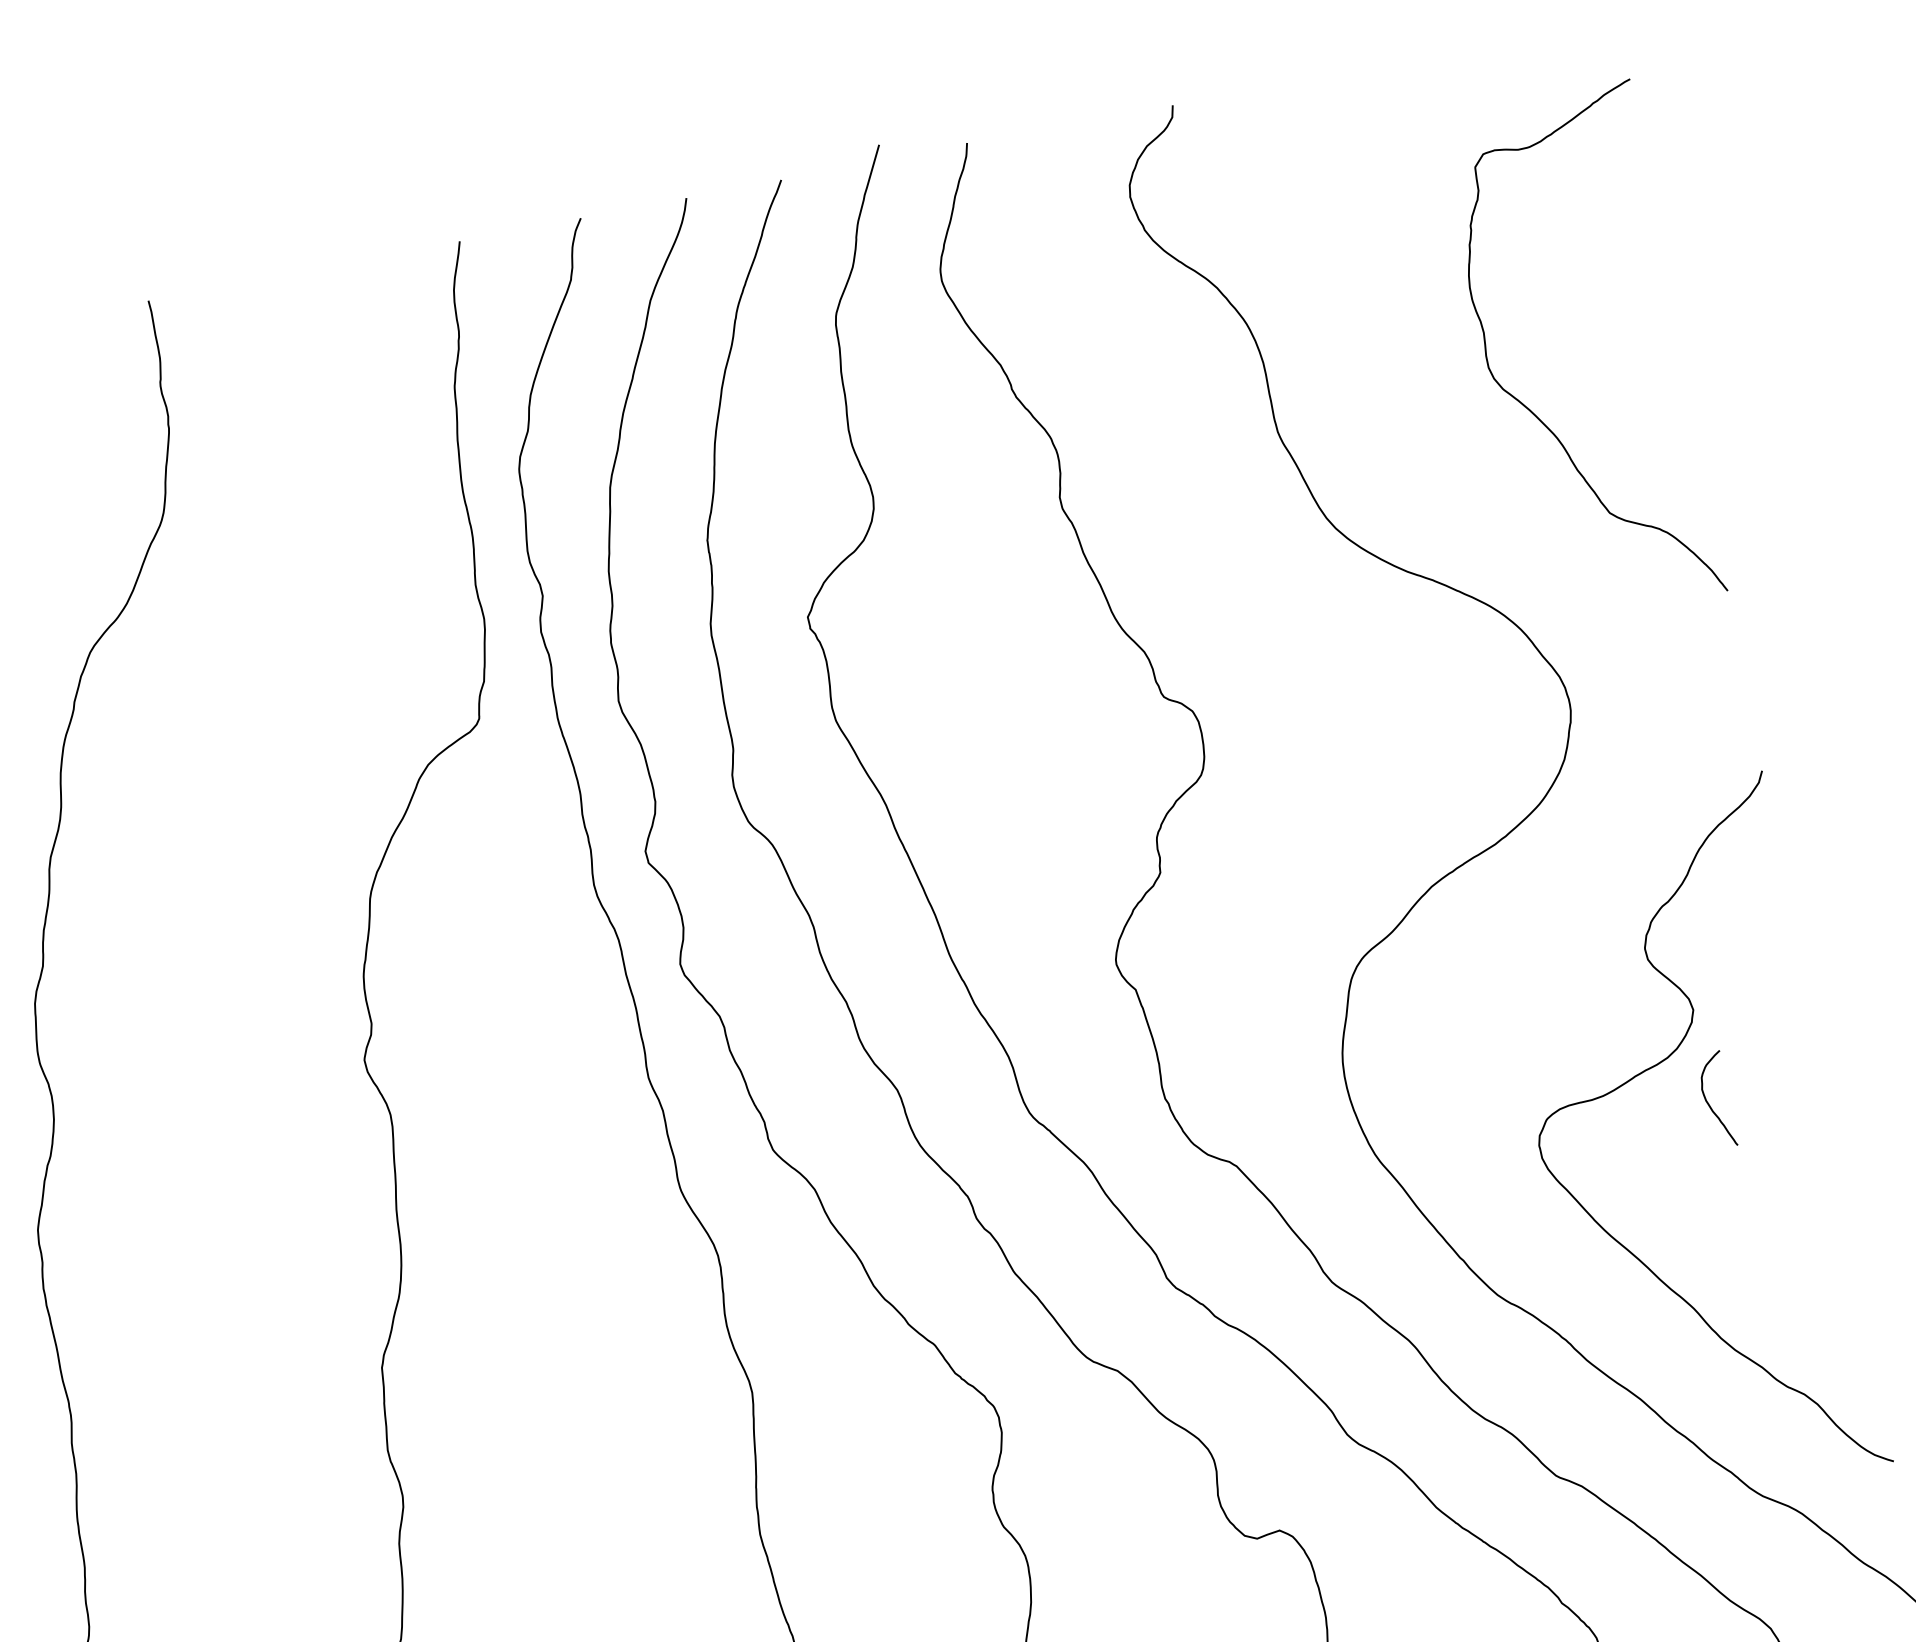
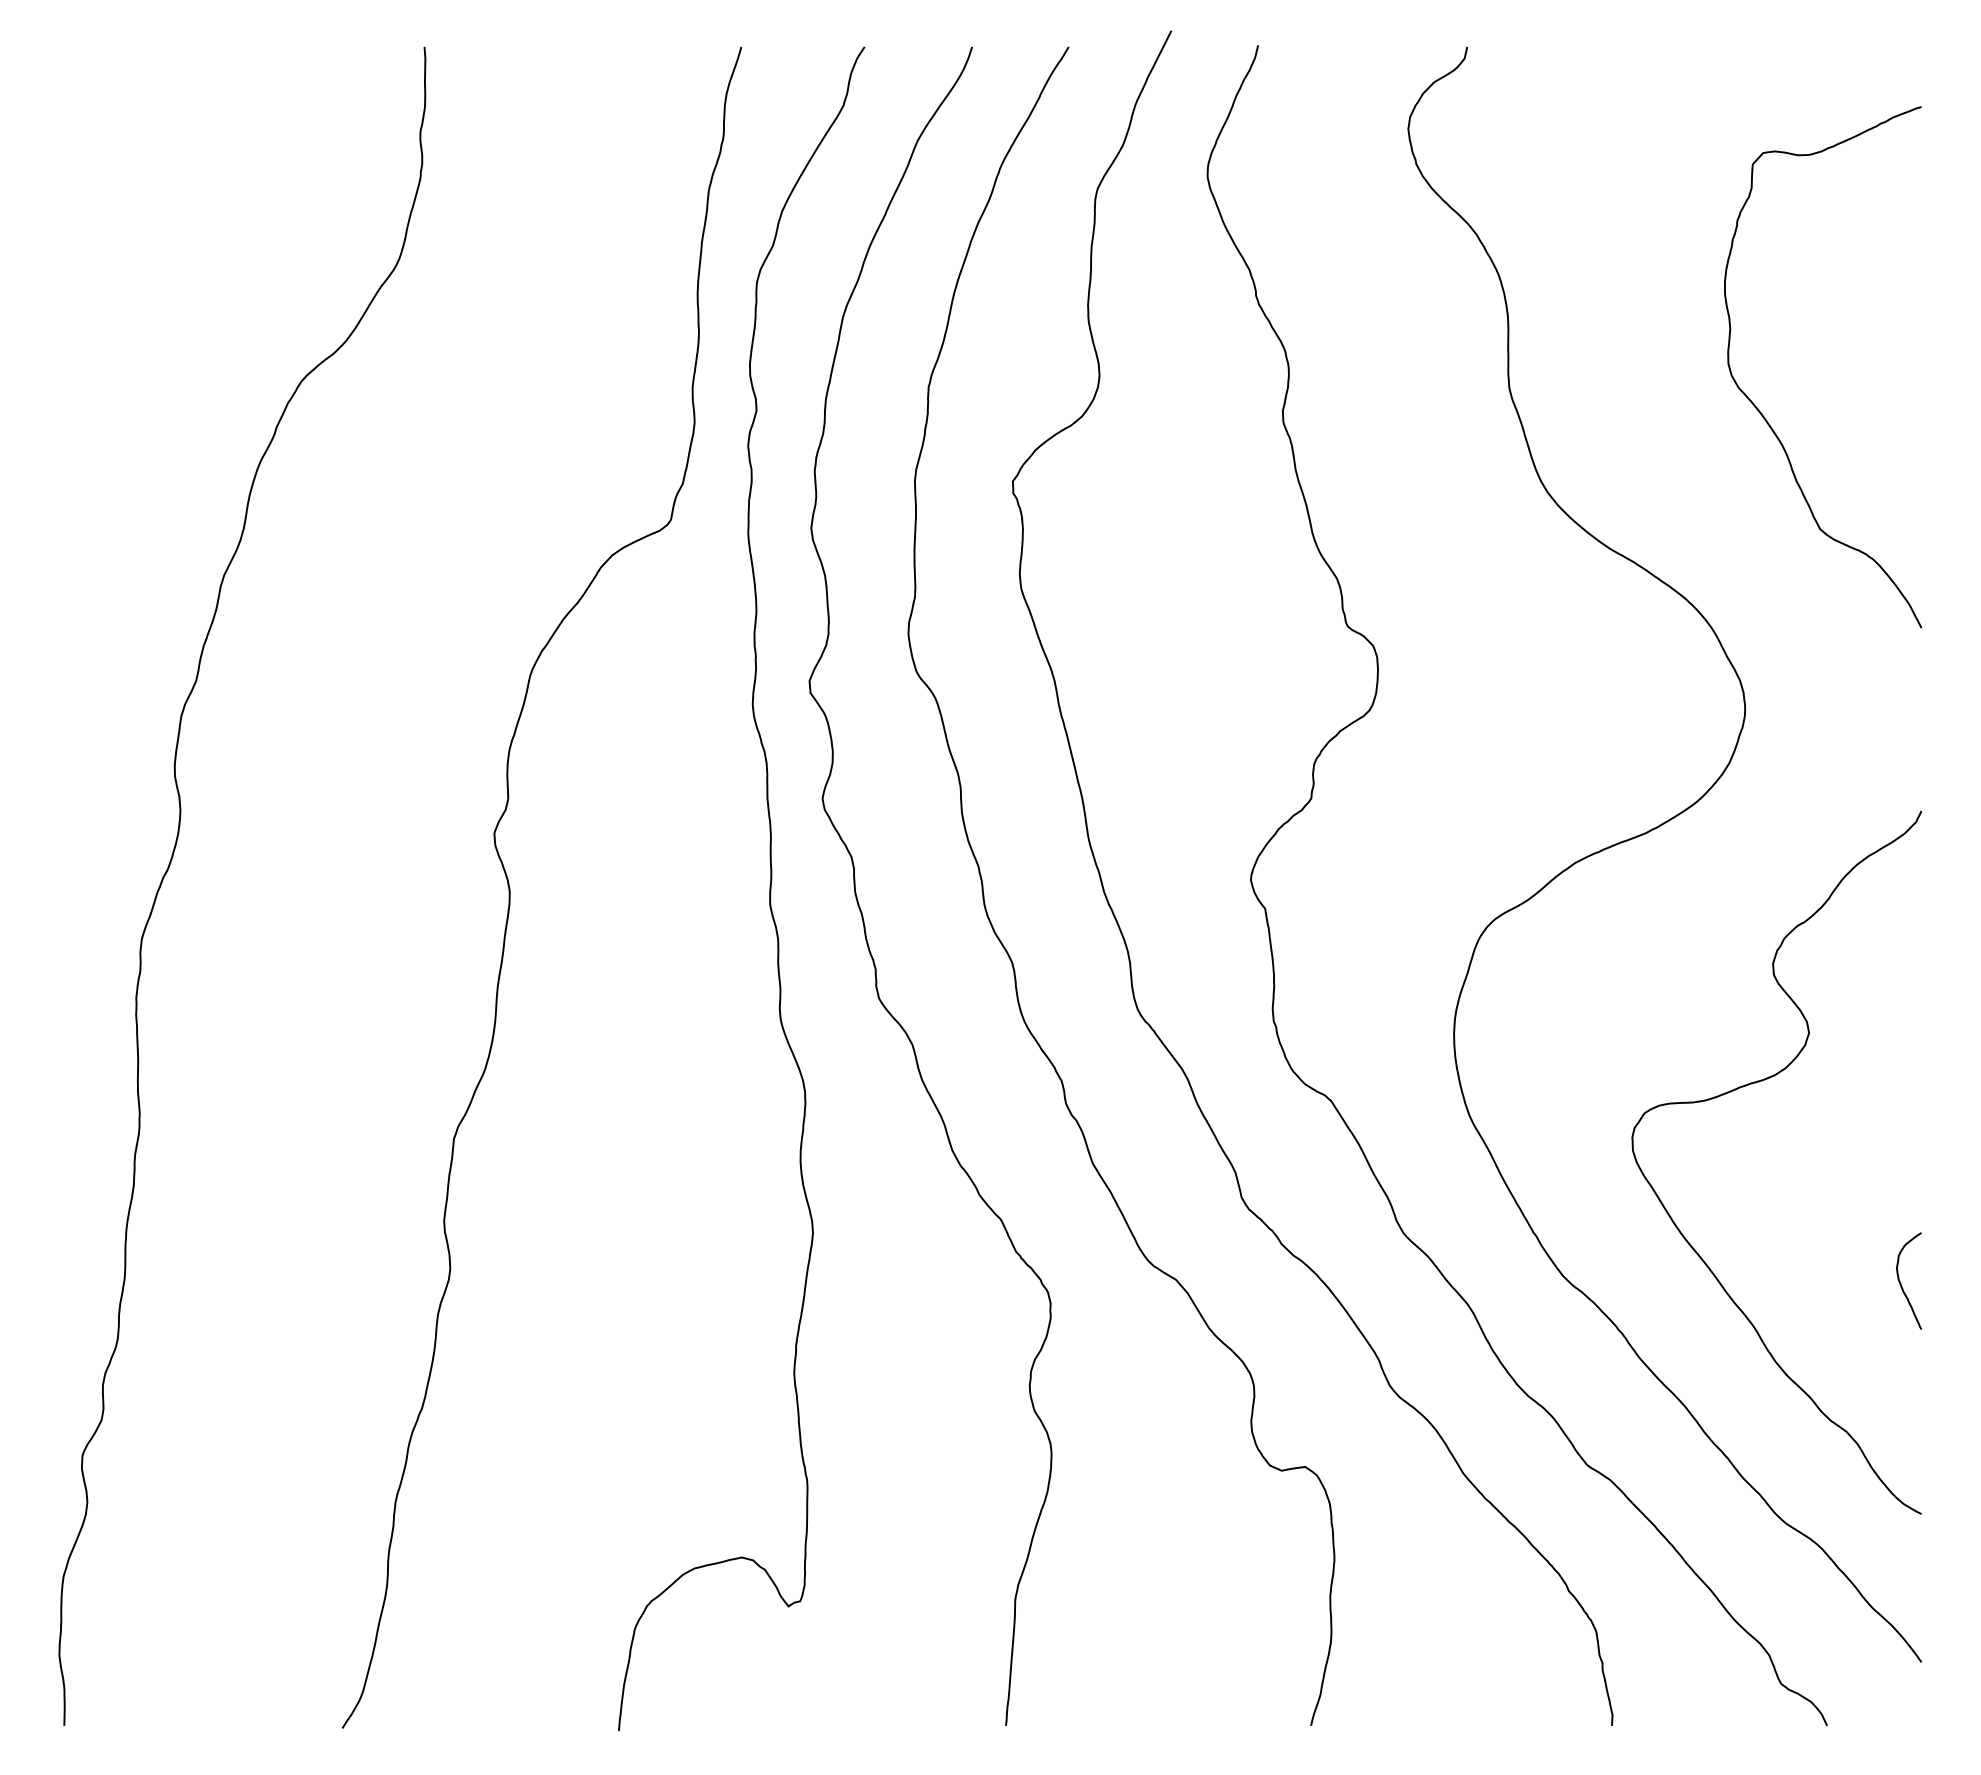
curve: (1709, 1104) -> (1901, 1283), moved

